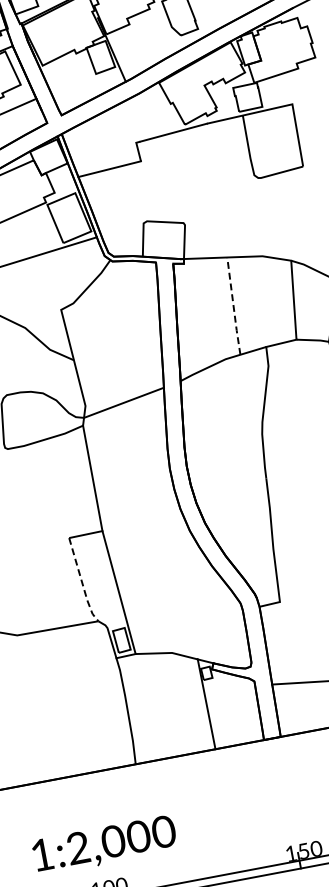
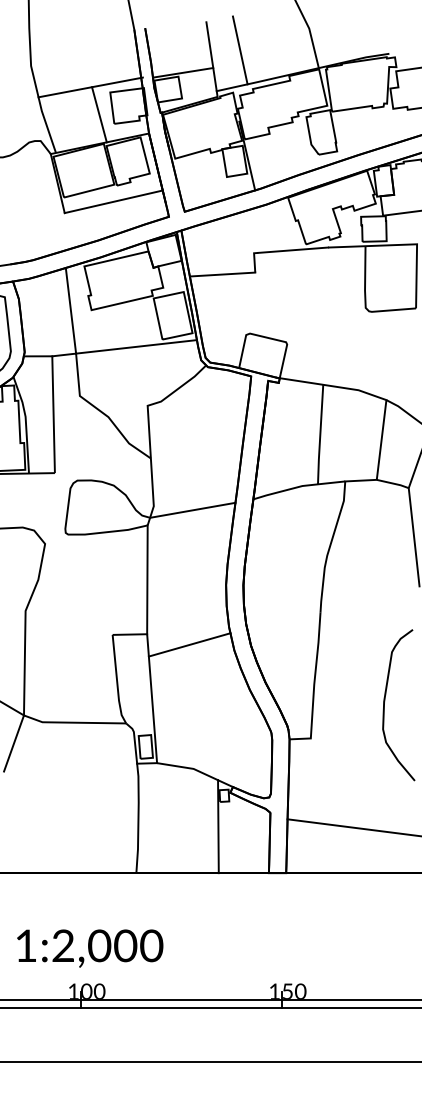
line: (233, 306) -> (320, 434), dashed -> solid
line: (145, 533) -> (189, 644), added
line: (82, 582) -> (117, 681), dashed -> solid

